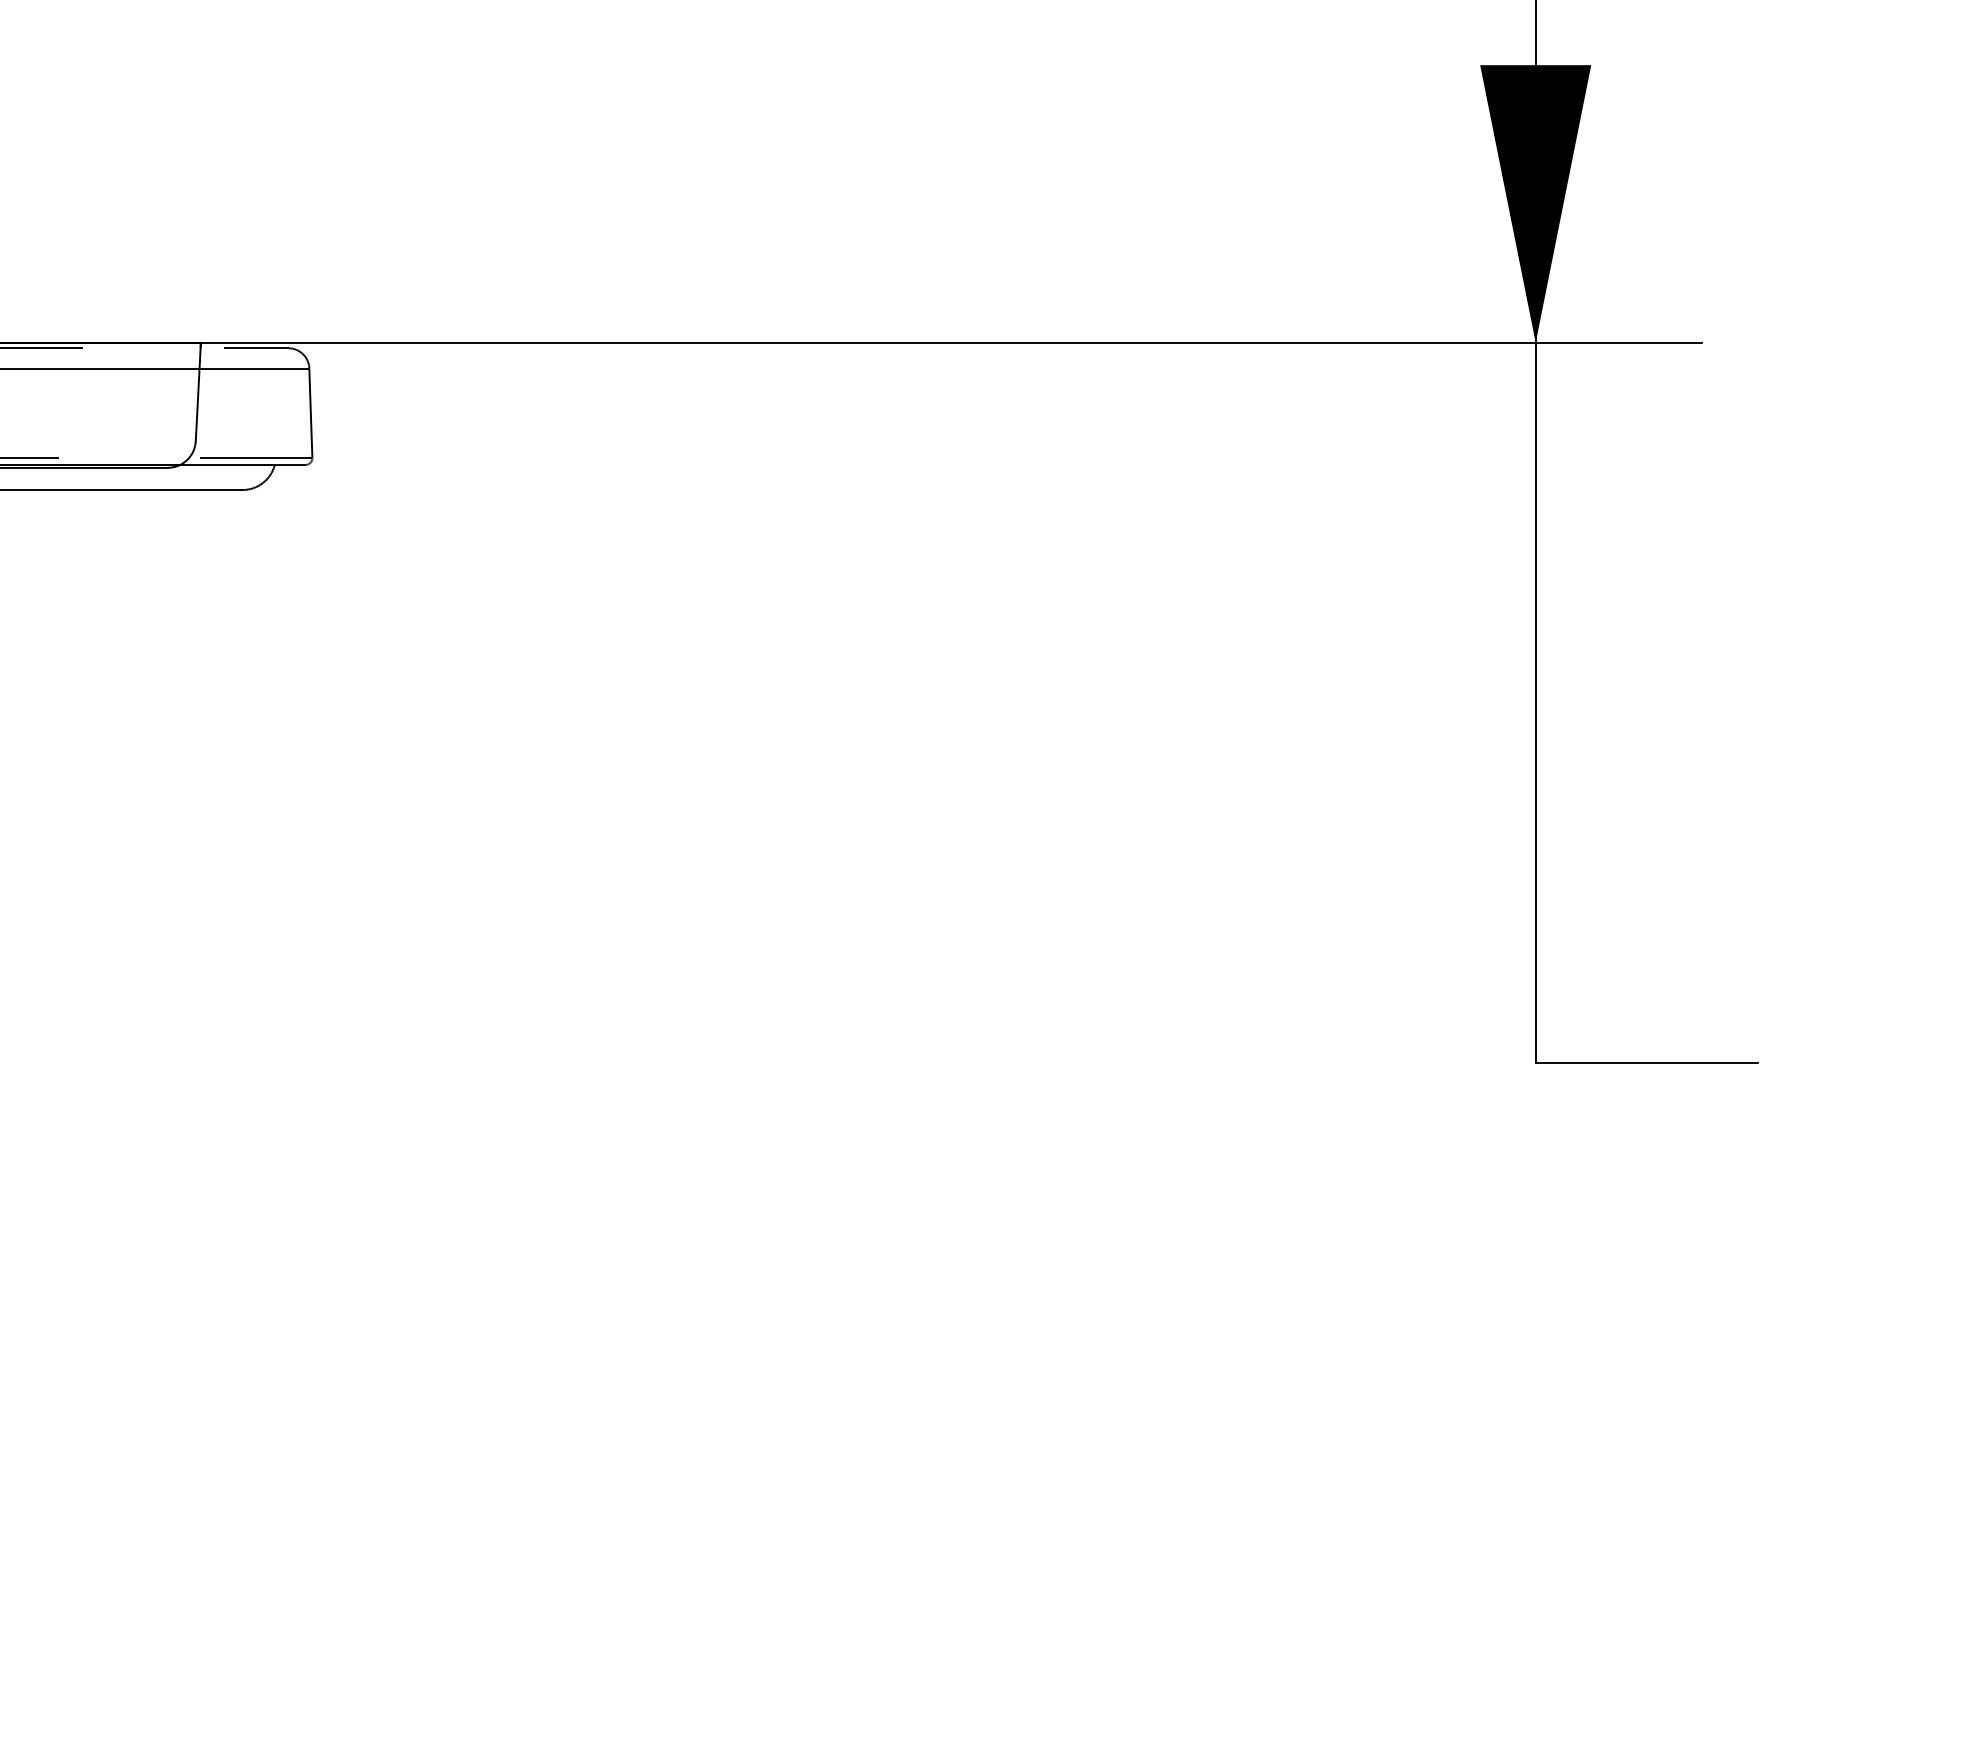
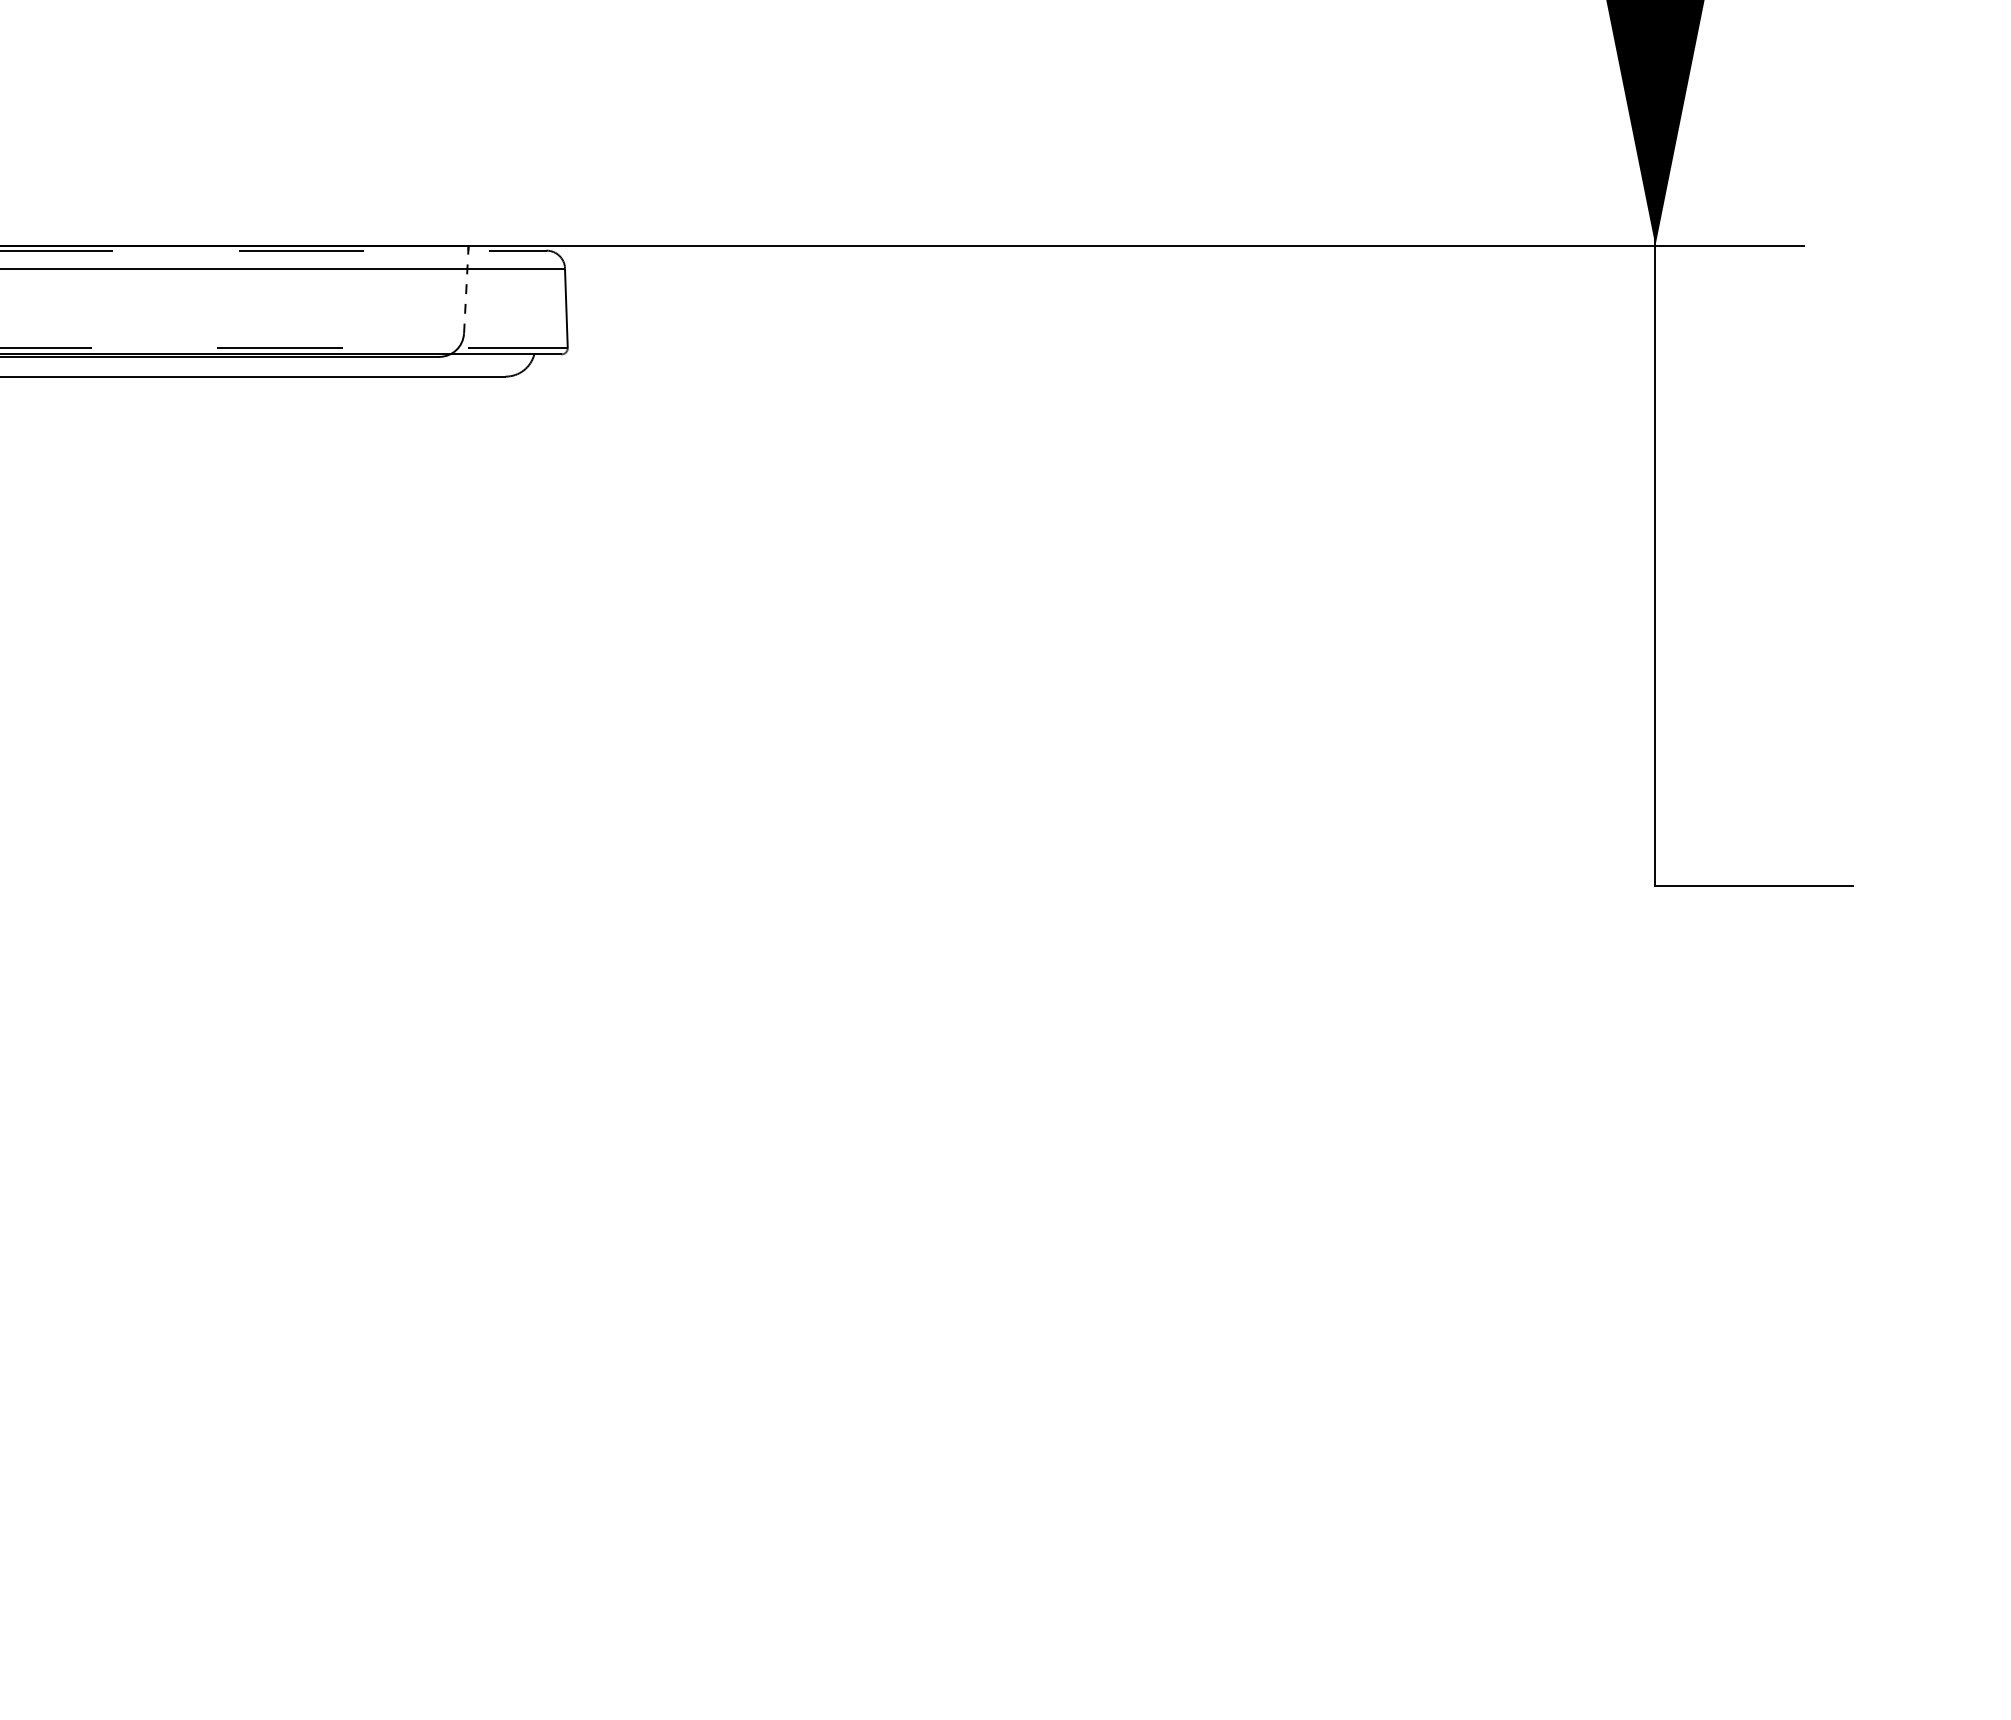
line: (198, 391) -> (466, 289), solid -> dashed

